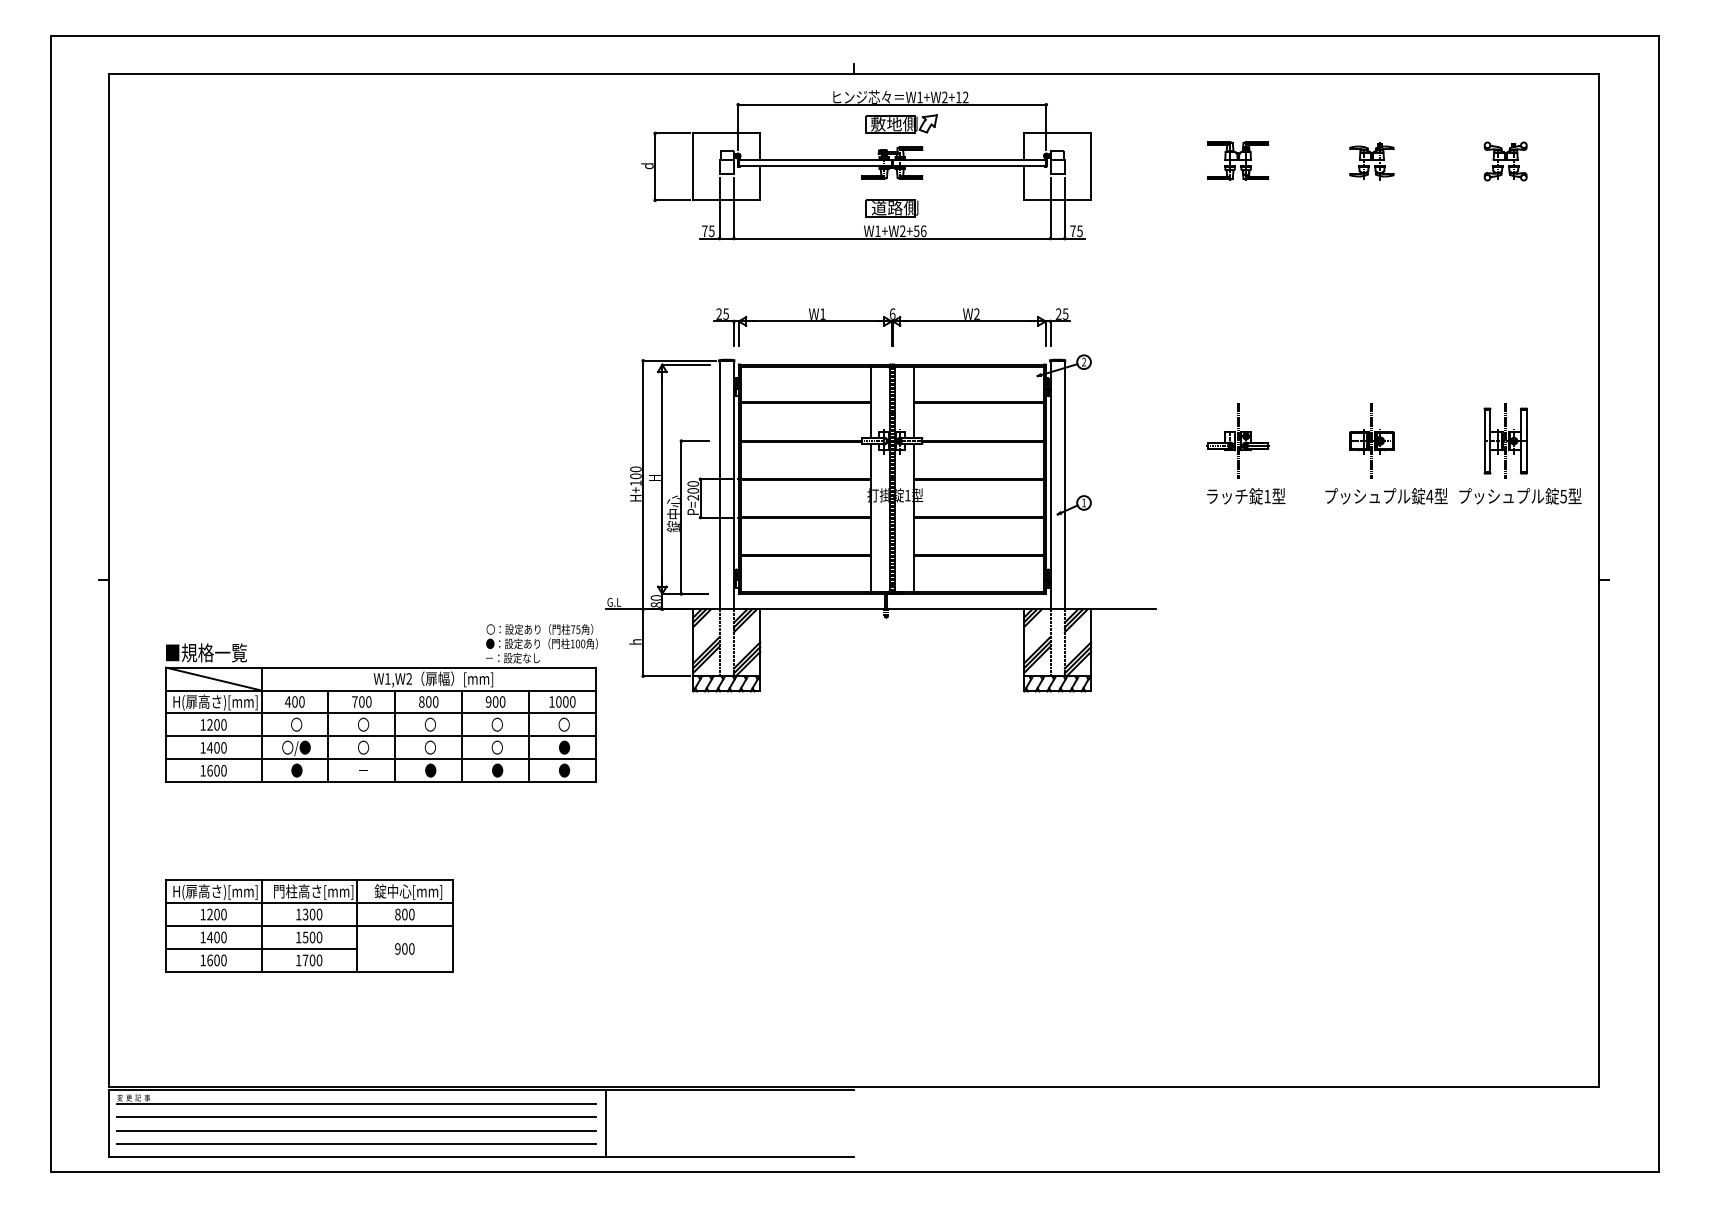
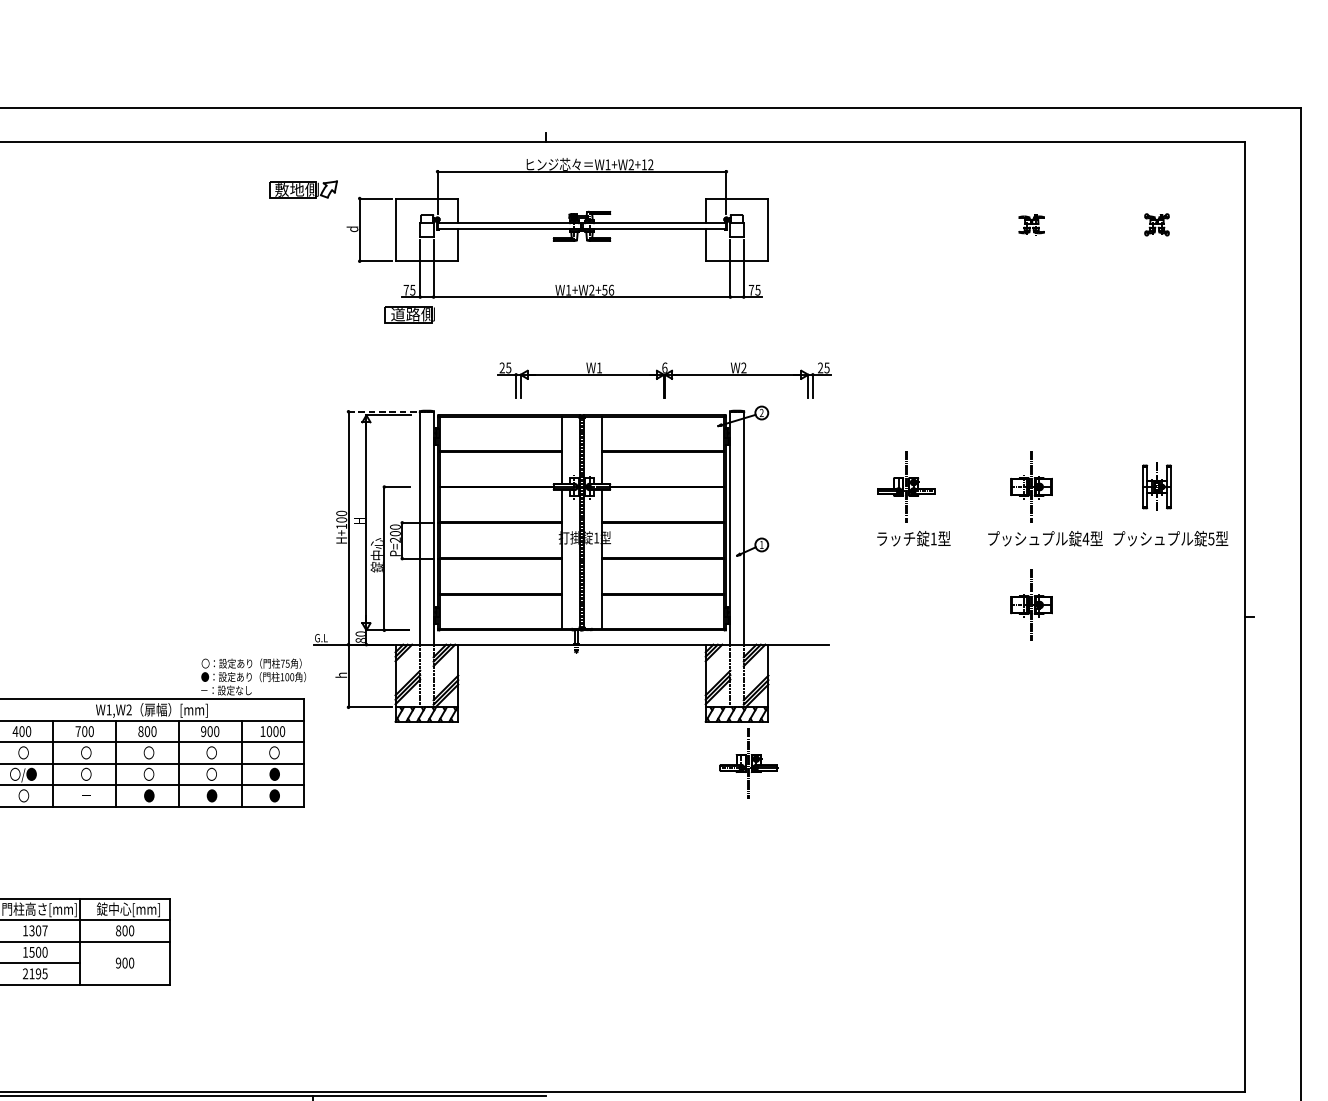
part: (901, 123) -> (303, 189), moved
part: (1238, 160) -> (906, 223), removed
part: (1371, 161) -> (1031, 224), size x0.6
part: (1505, 161) -> (1156, 224), size x0.6
part: (891, 208) -> (409, 314), moved
part: (891, 327) -> (663, 380), moved
line: (678, 360) -> (381, 411), solid -> dashed
part: (1505, 440) -> (1156, 486), size x0.7
part: (1371, 566) -> (1031, 604), added
part: (1069, 735) -> (748, 762), added
text: (296, 770) -> (23, 795), ● -> 〇
text: (319, 914) -> (45, 930), 1300 -> 1307
text: (308, 960) -> (34, 973), 1700 -> 2195

